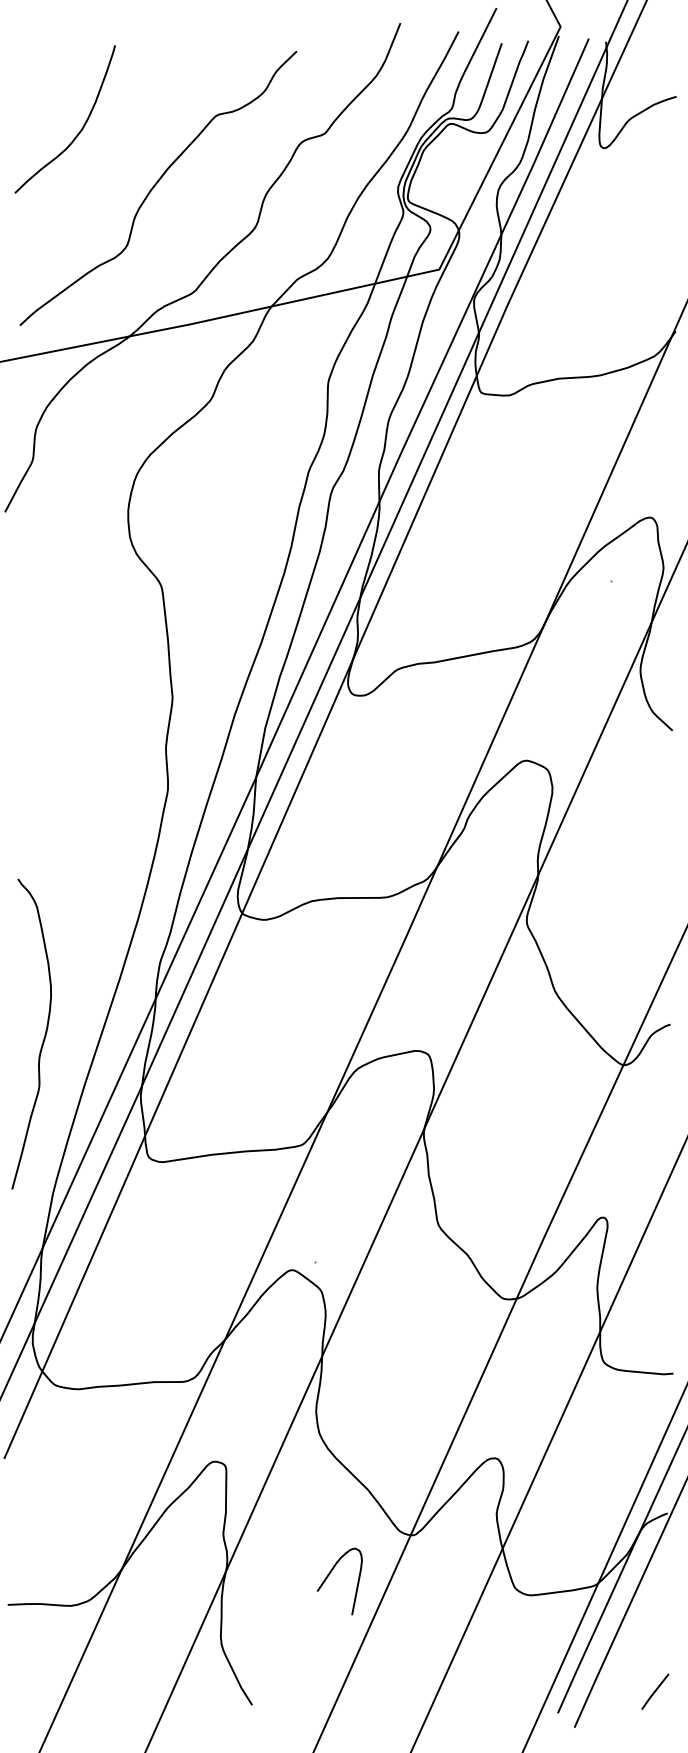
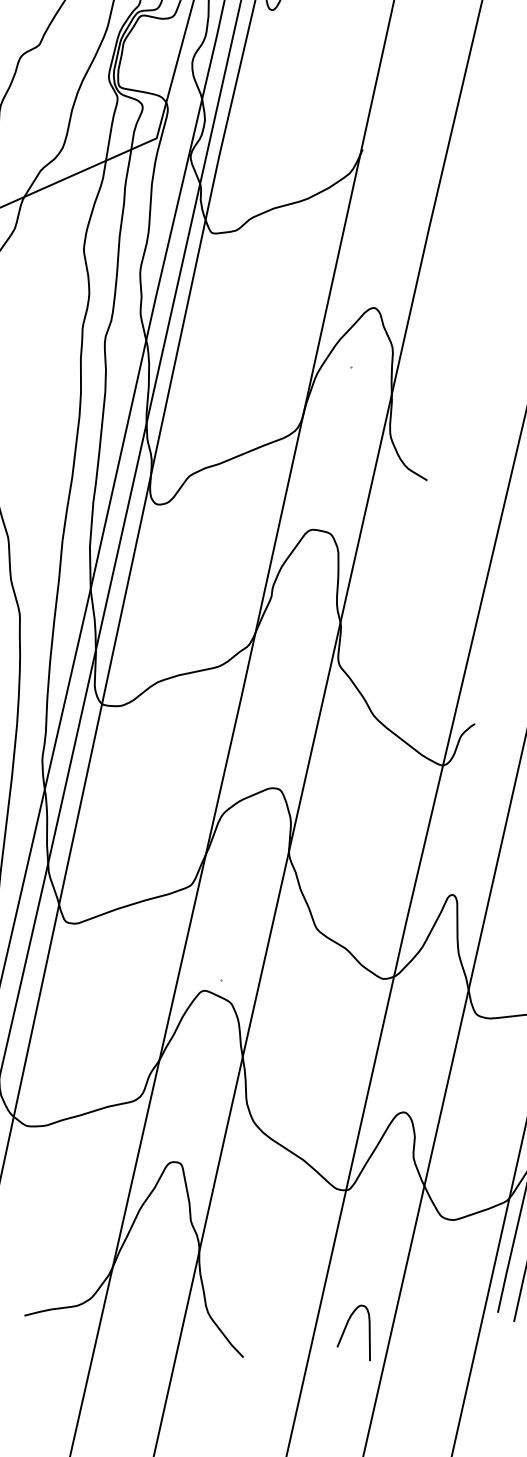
curve: (329, 1575) -> (344, 1332), moved

